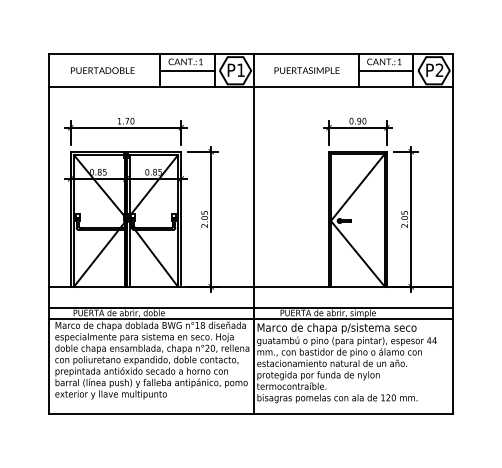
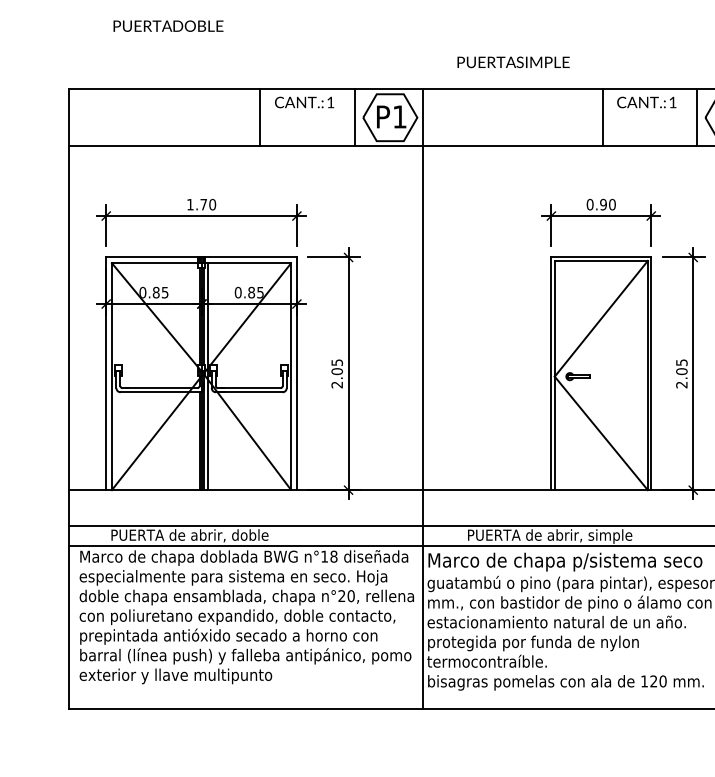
text: (102, 70) -> (167, 25), moved
line: (187, 70) -> (307, 117), removed
text: (306, 70) -> (512, 62), moved
line: (385, 70) -> (648, 117), removed

